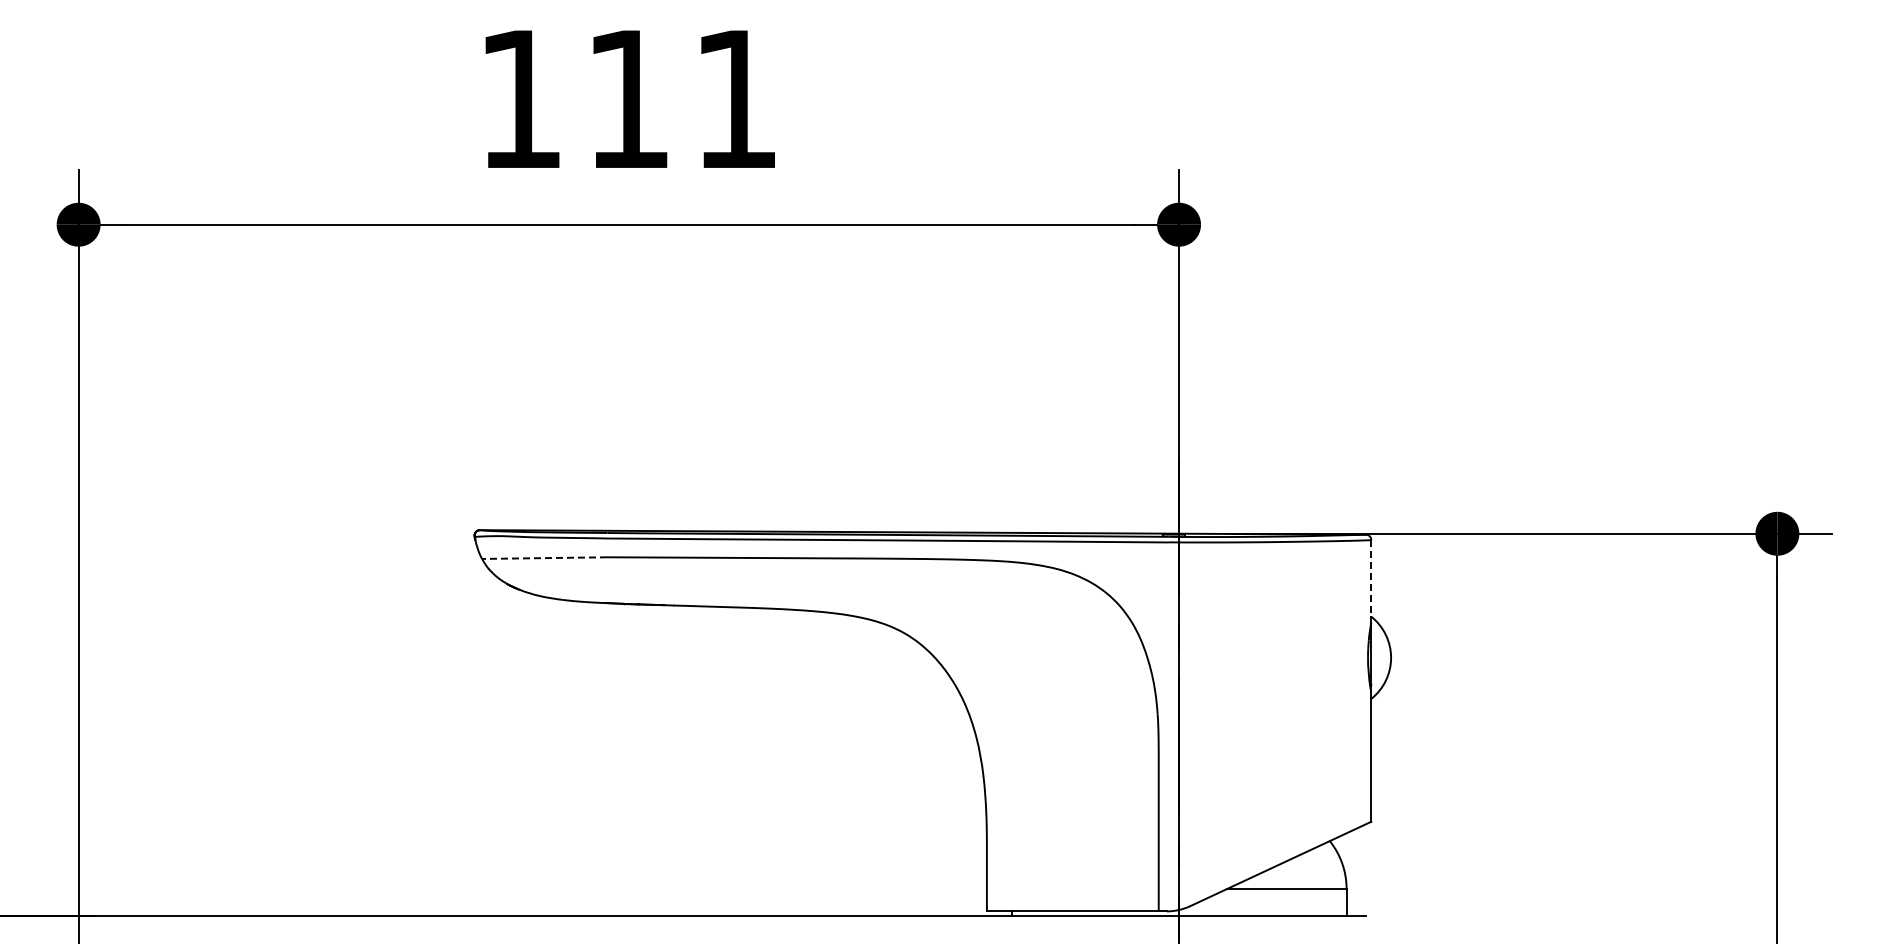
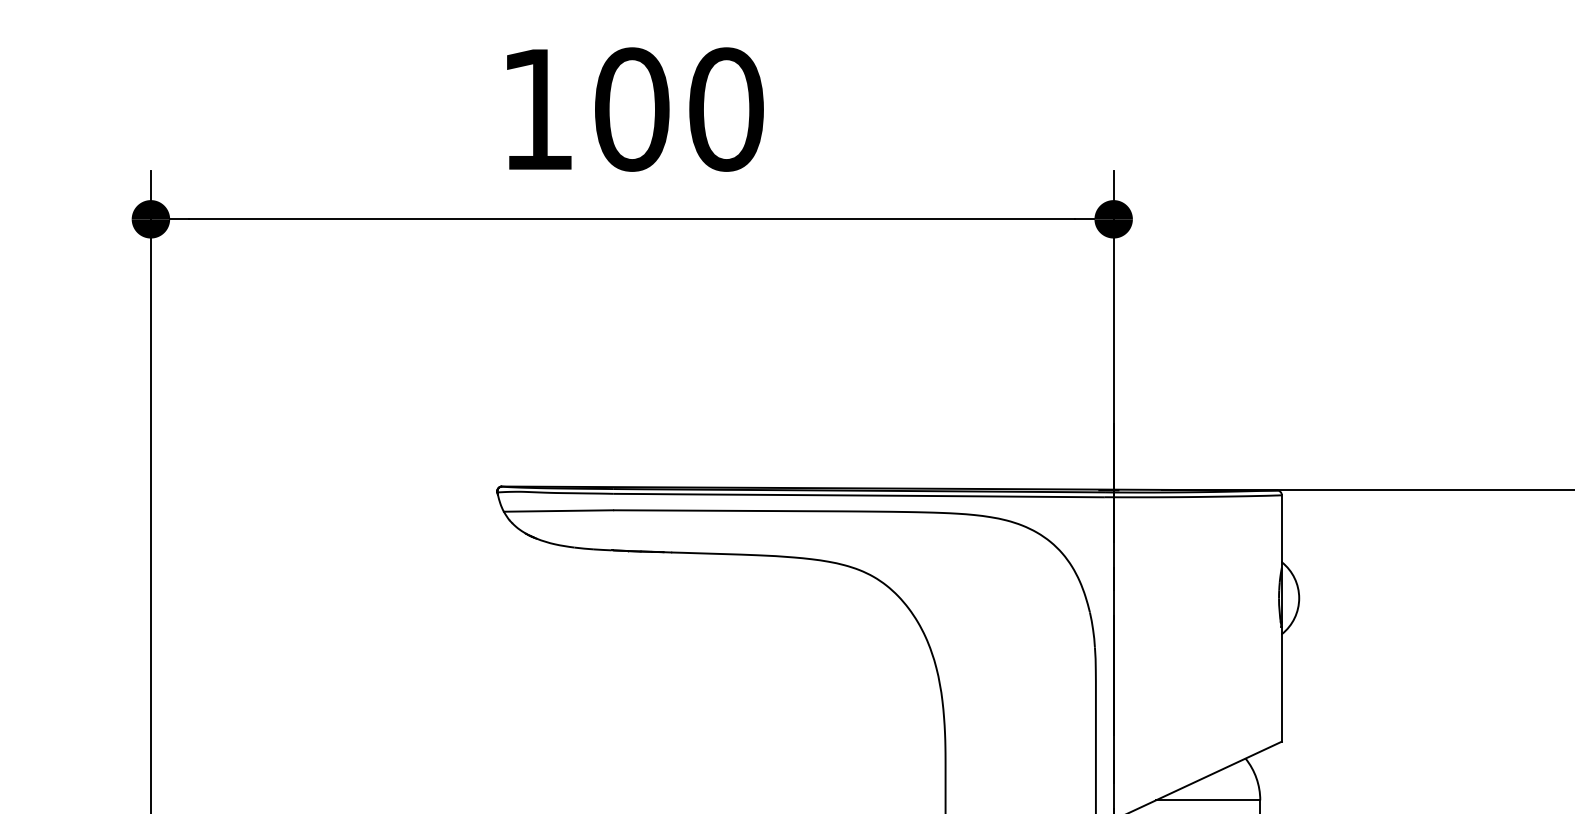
text: (682, 99) -> (679, 109), 111 -> 100
line: (544, 558) -> (558, 511), dashed -> solid
line: (1371, 578) -> (1282, 528), dashed -> solid

